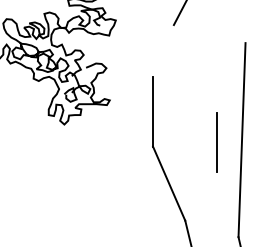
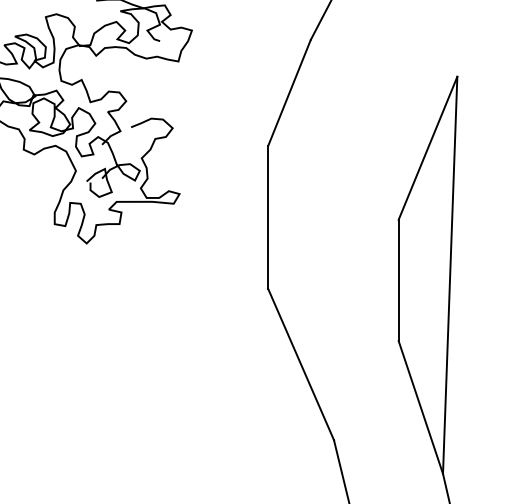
line: (163, 51) -> (289, 94), added
line: (230, 77) -> (426, 147), added
line: (227, 204) -> (420, 407), added

